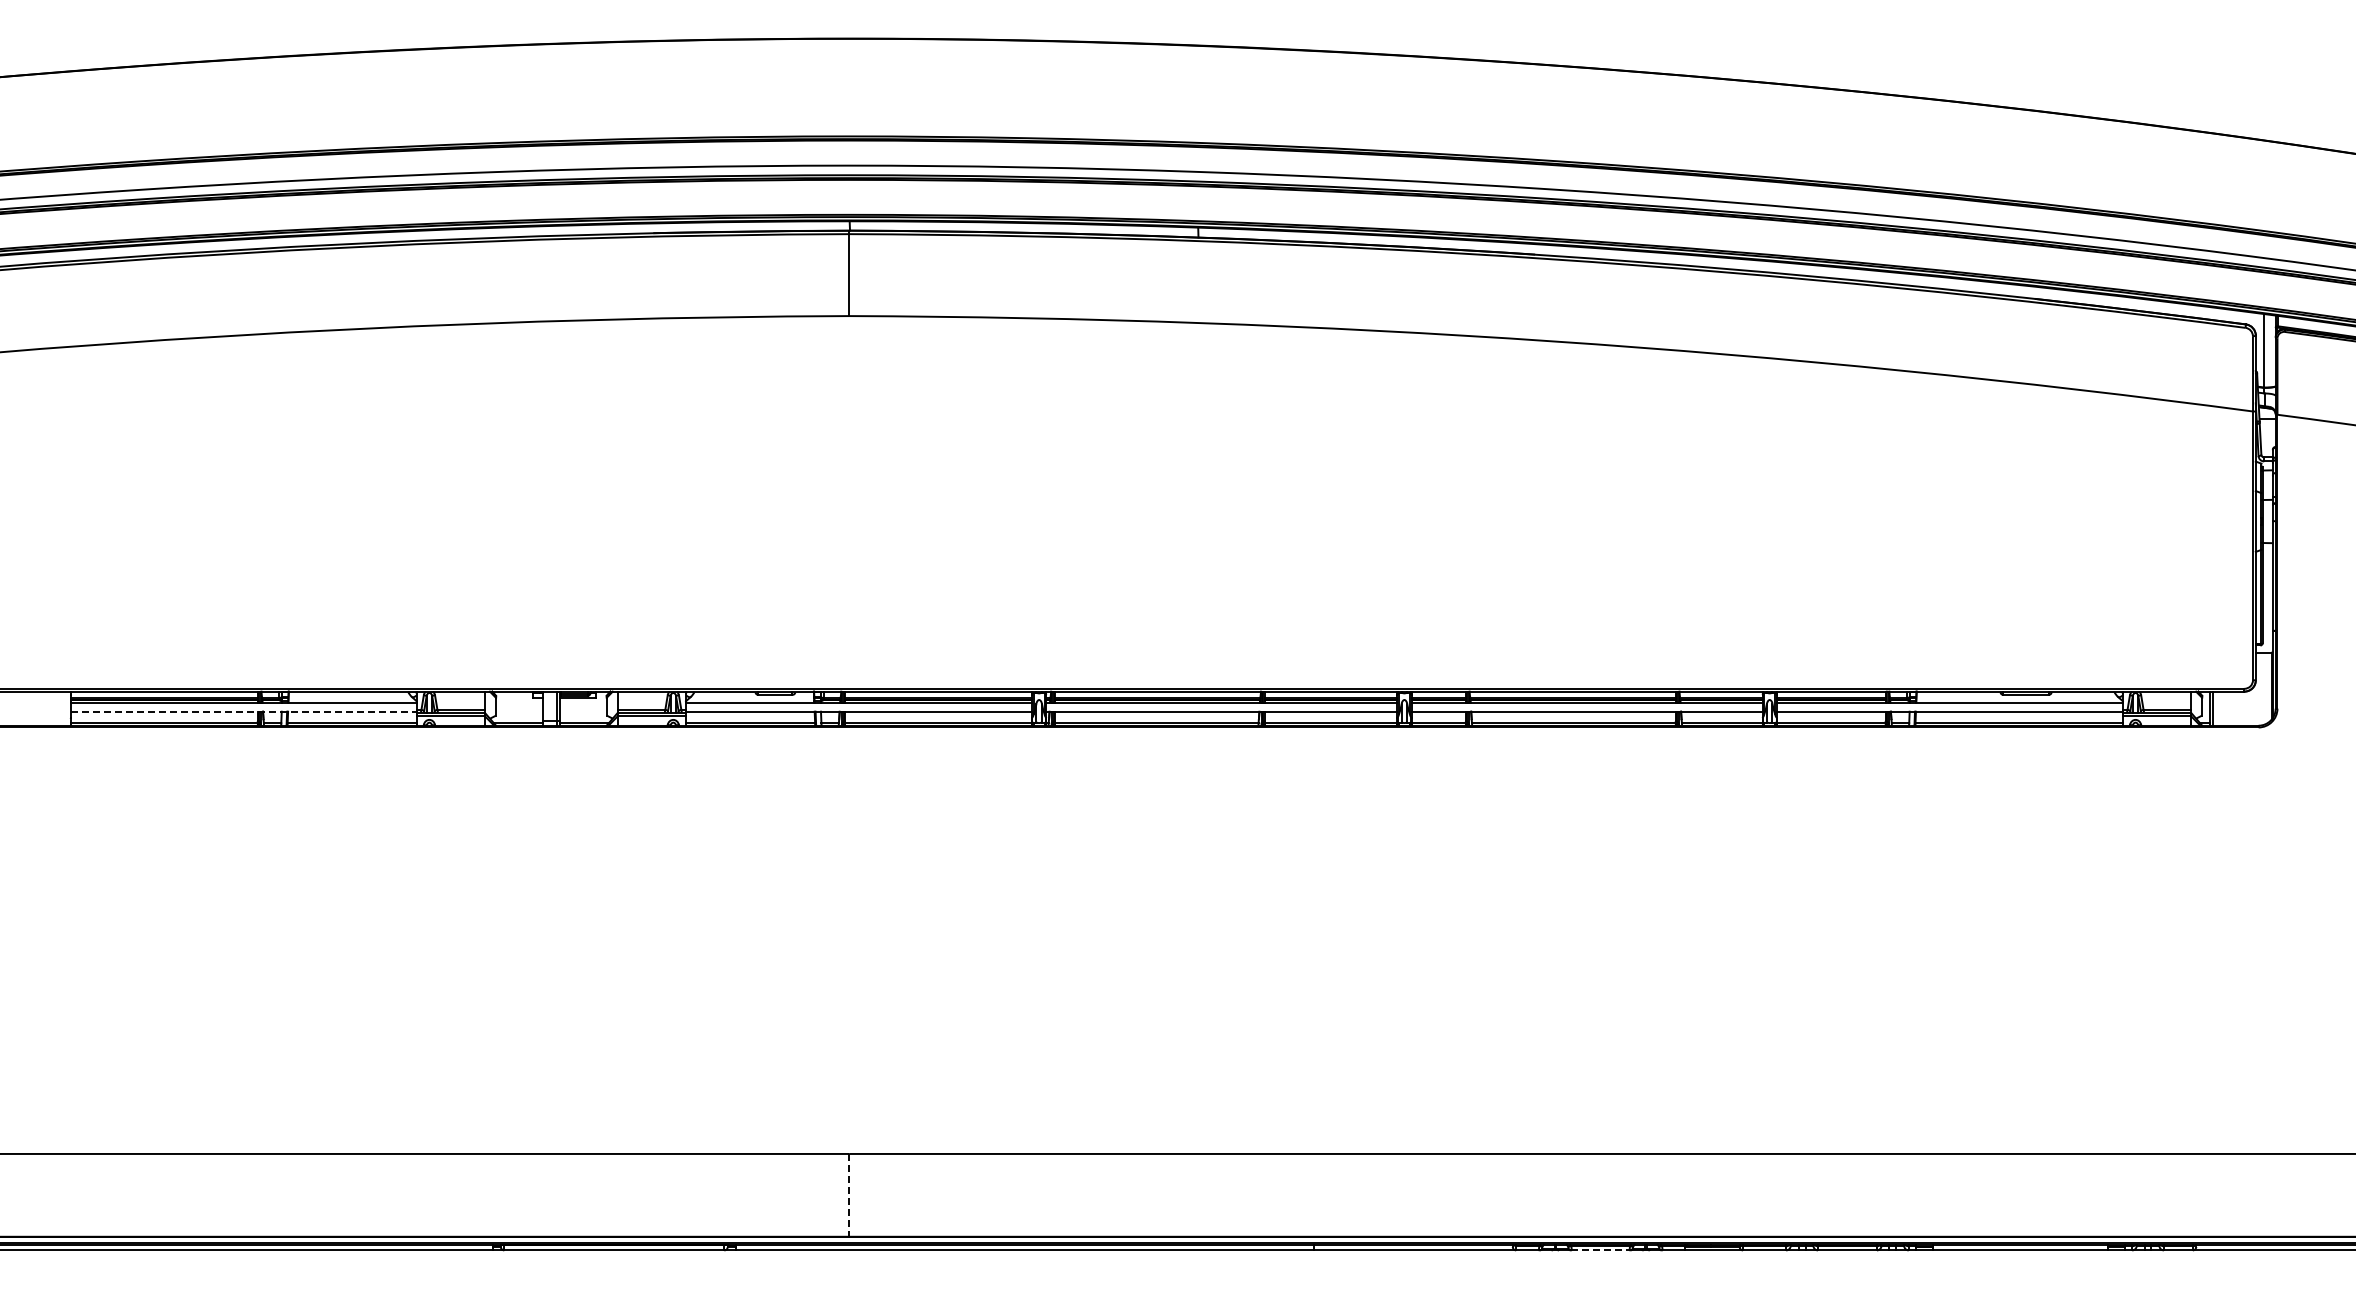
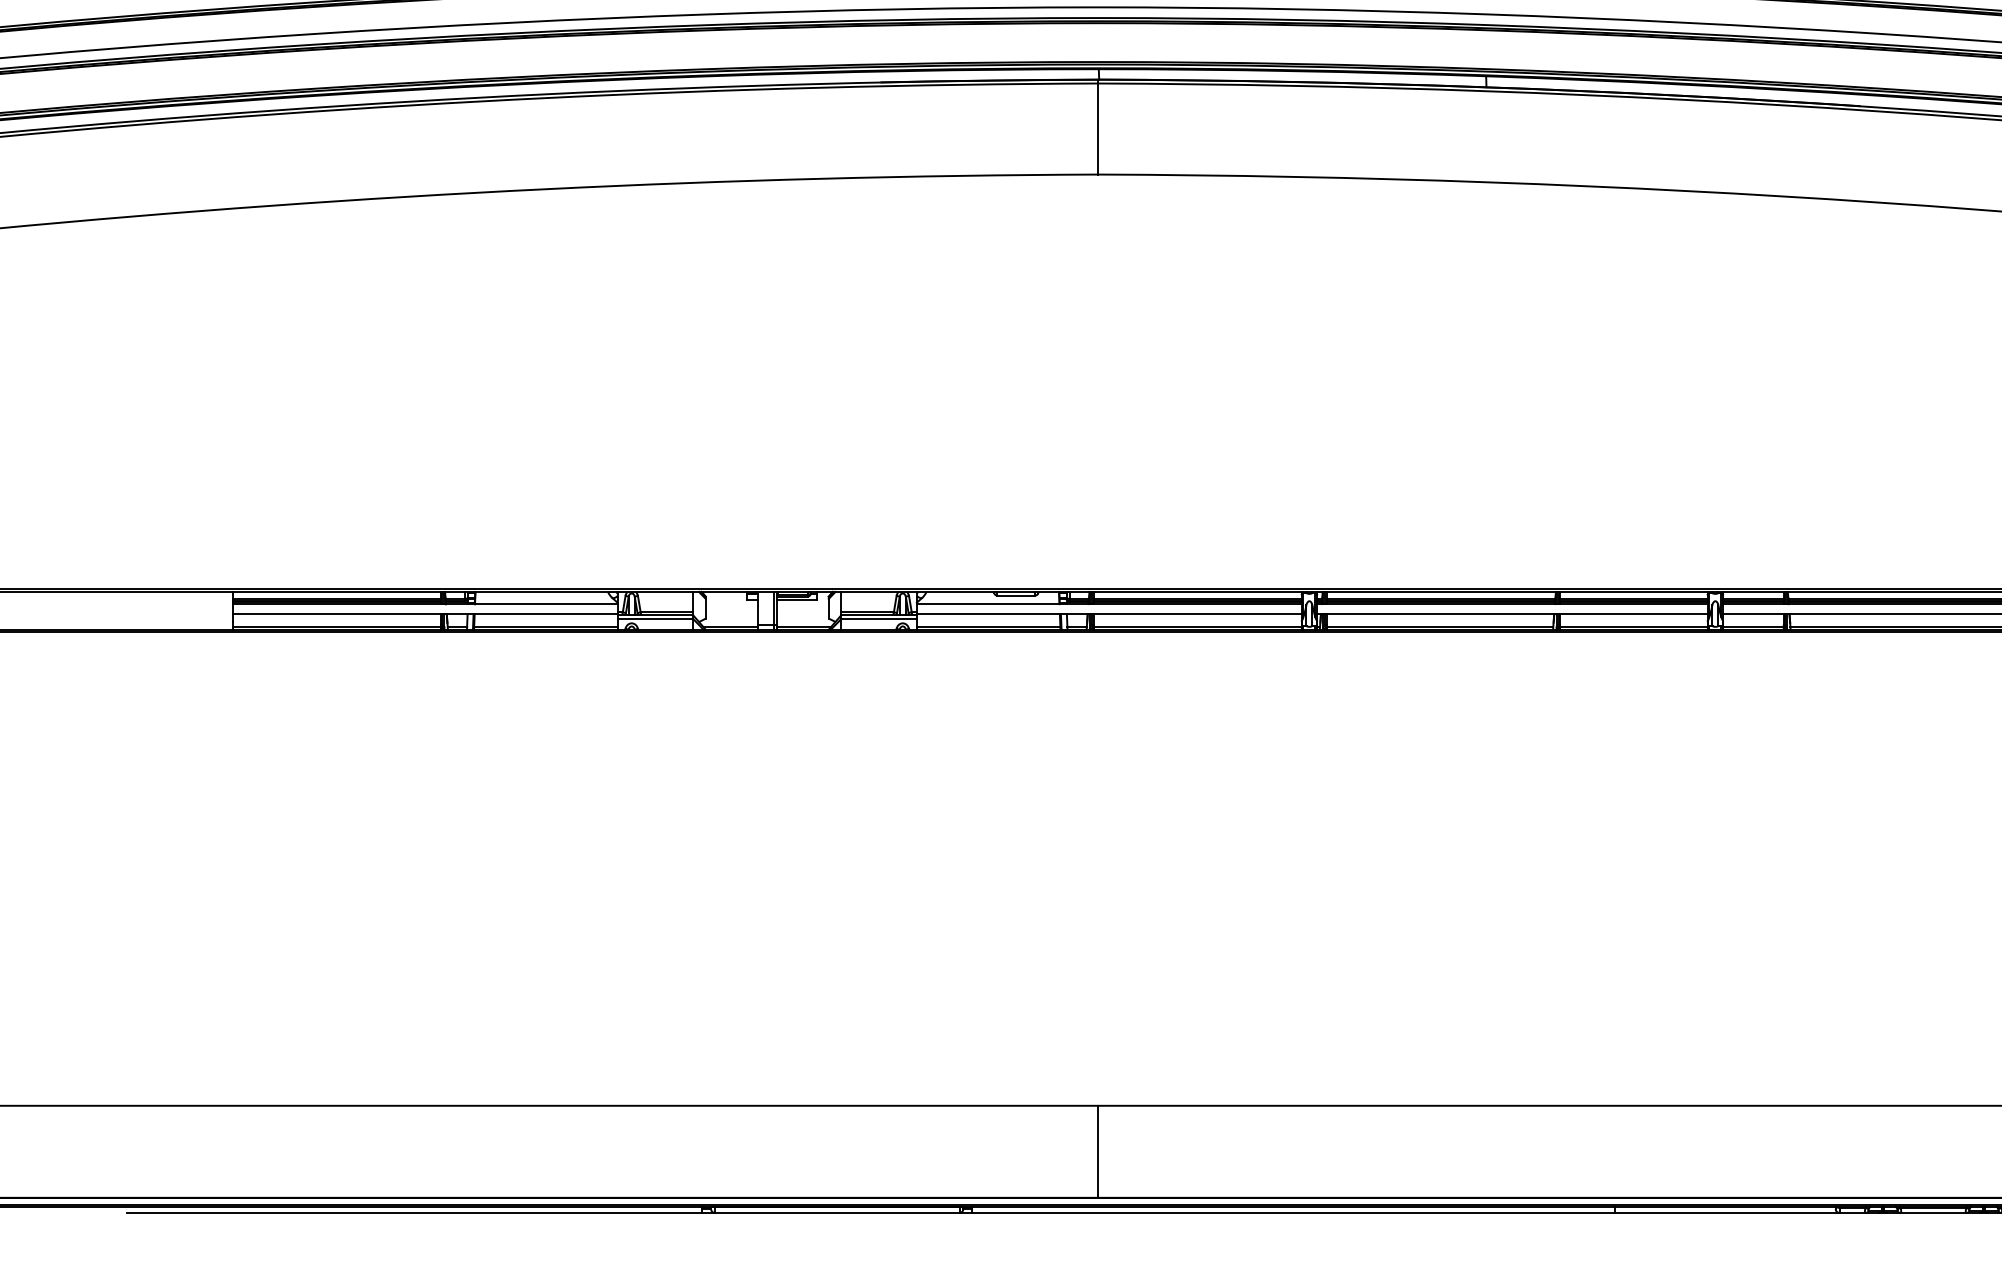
line: (243, 711) -> (425, 614), dashed -> solid
line: (849, 1195) -> (1098, 1151), dashed -> solid
line: (1600, 1250) -> (1933, 1213), dashed -> solid

